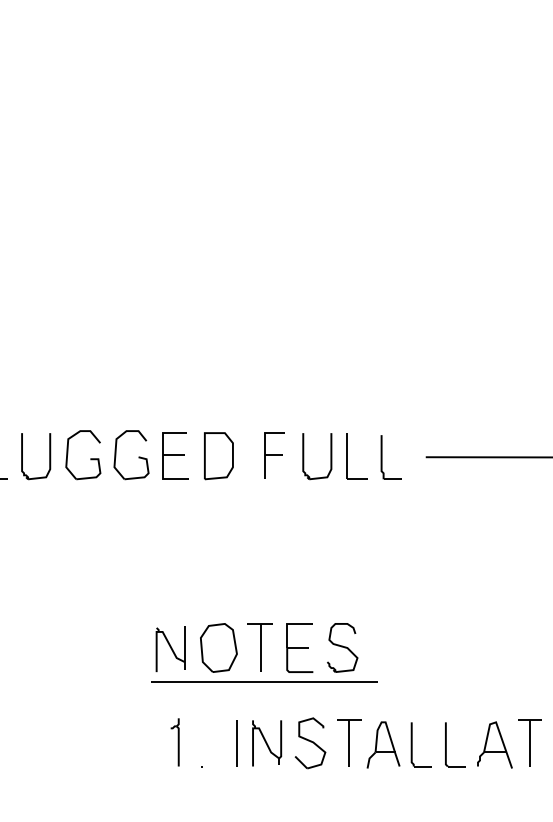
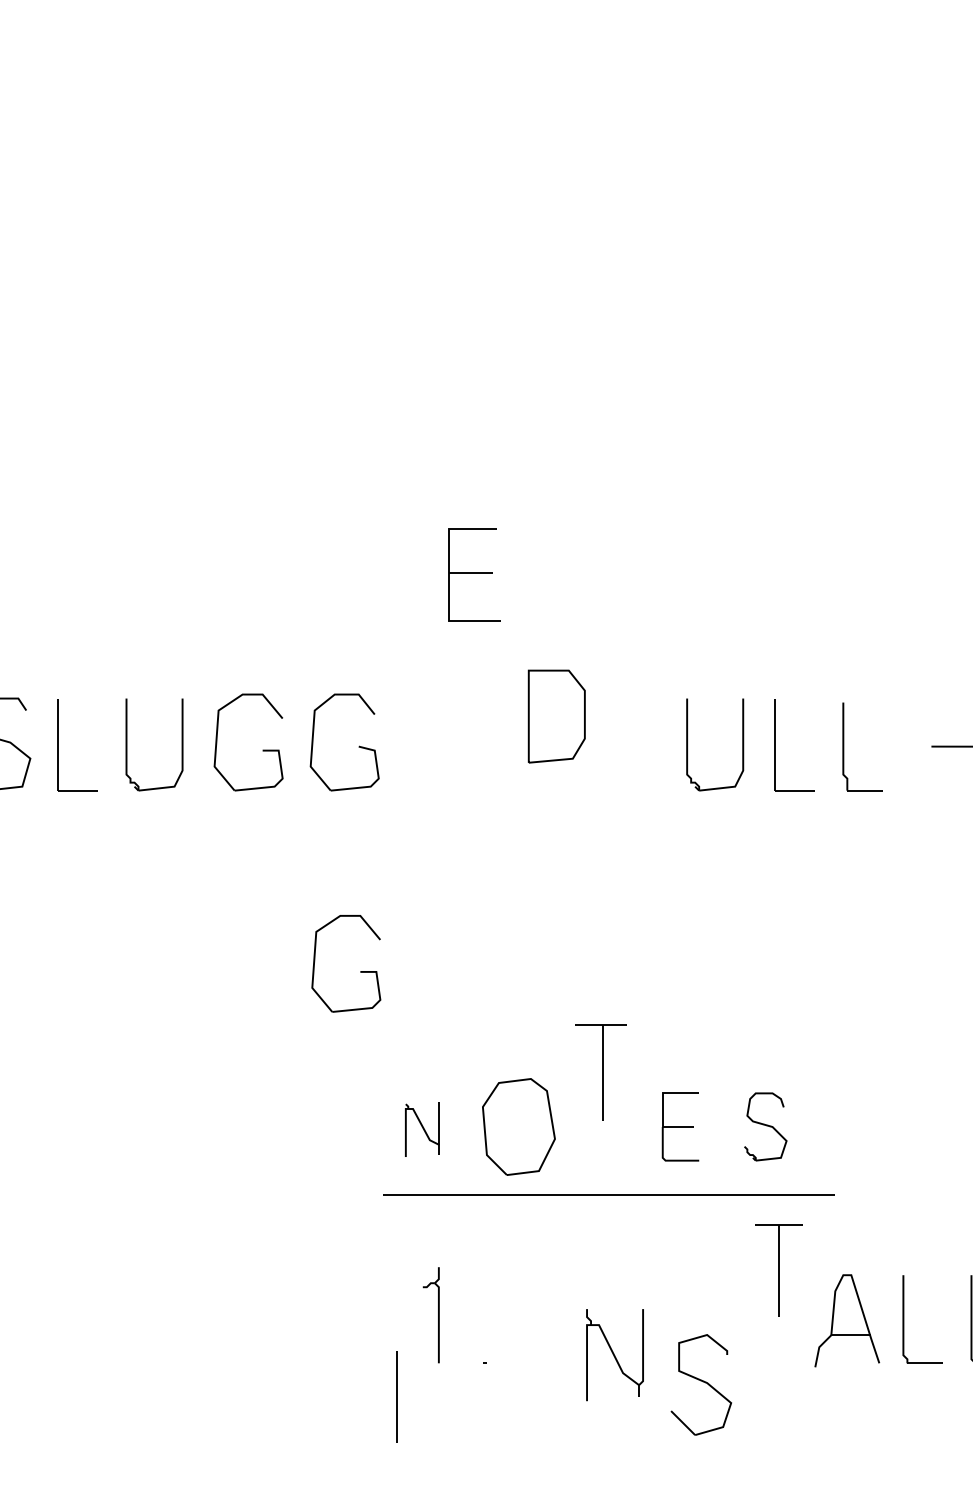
part: (175, 455) -> (474, 573), moved
part: (274, 455) -> (629, 743), removed
part: (218, 456) -> (556, 717), moved
part: (139, 569) -> (360, 970), added
part: (259, 647) -> (599, 1072), moved
part: (299, 647) -> (679, 1125), size x0.7
part: (342, 647) -> (765, 1125), size x0.7
part: (170, 649) -> (422, 1129), size x0.6
part: (349, 742) -> (779, 1269), moved
line: (236, 743) -> (396, 1397), moved
part: (267, 743) -> (615, 1355), moved
part: (310, 743) -> (701, 1385), moved

